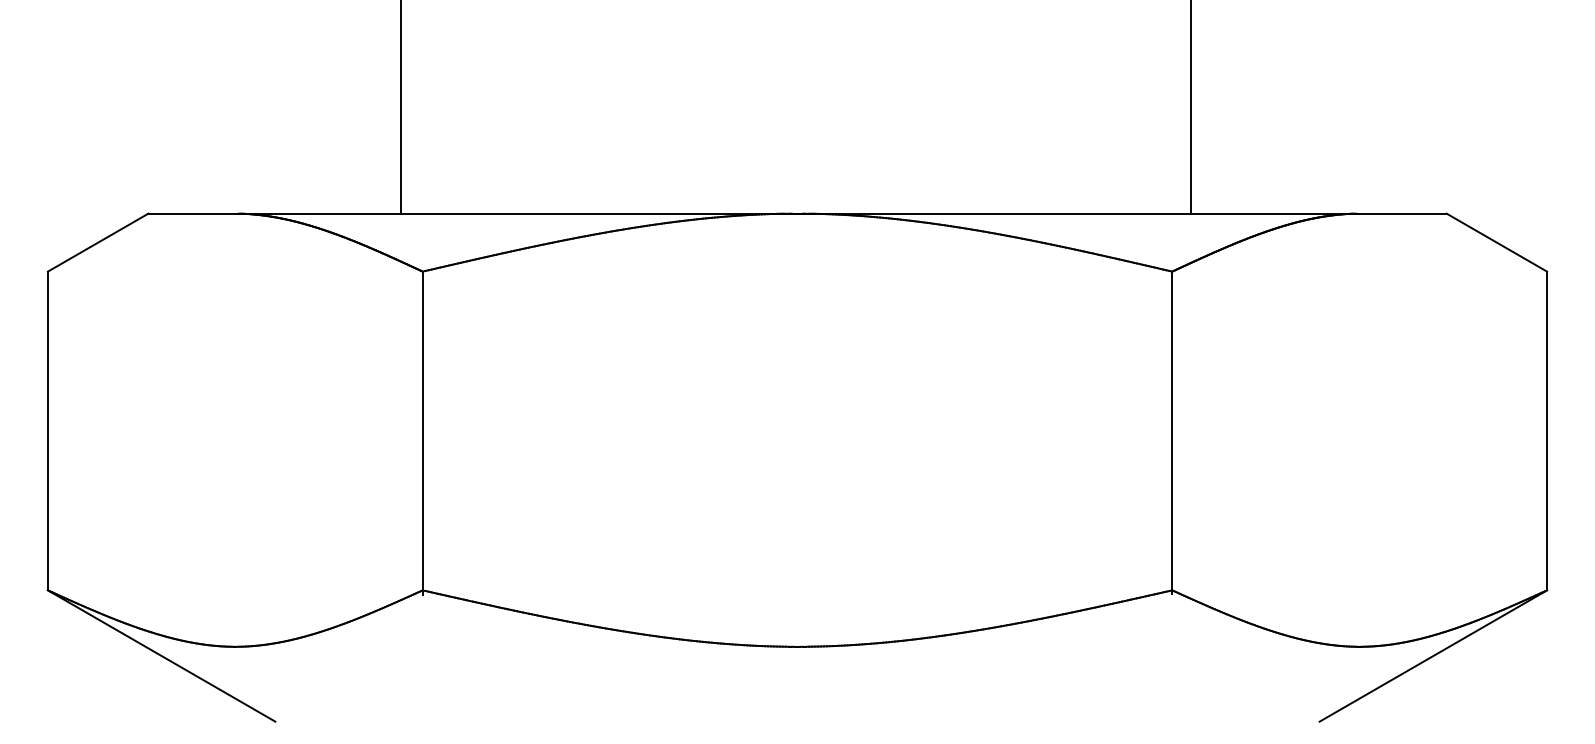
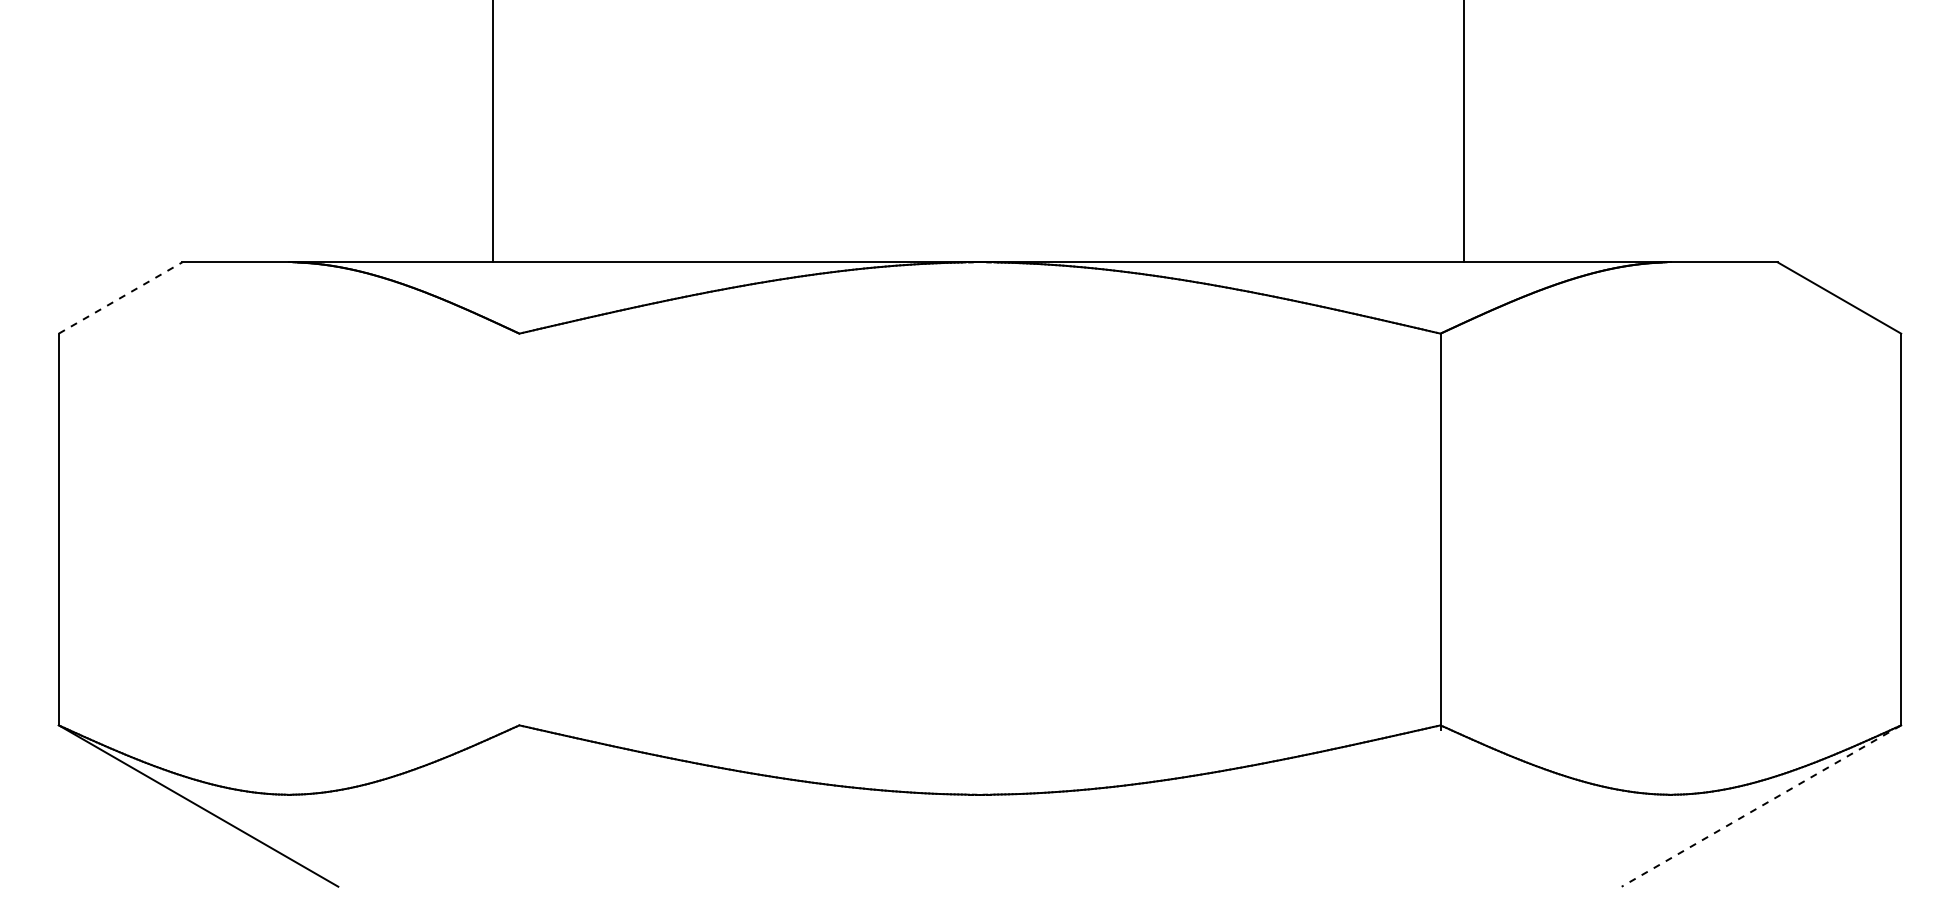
line: (98, 242) -> (120, 297), solid -> dashed
line: (422, 433) -> (519, 532), removed
line: (1433, 656) -> (1761, 806), solid -> dashed

